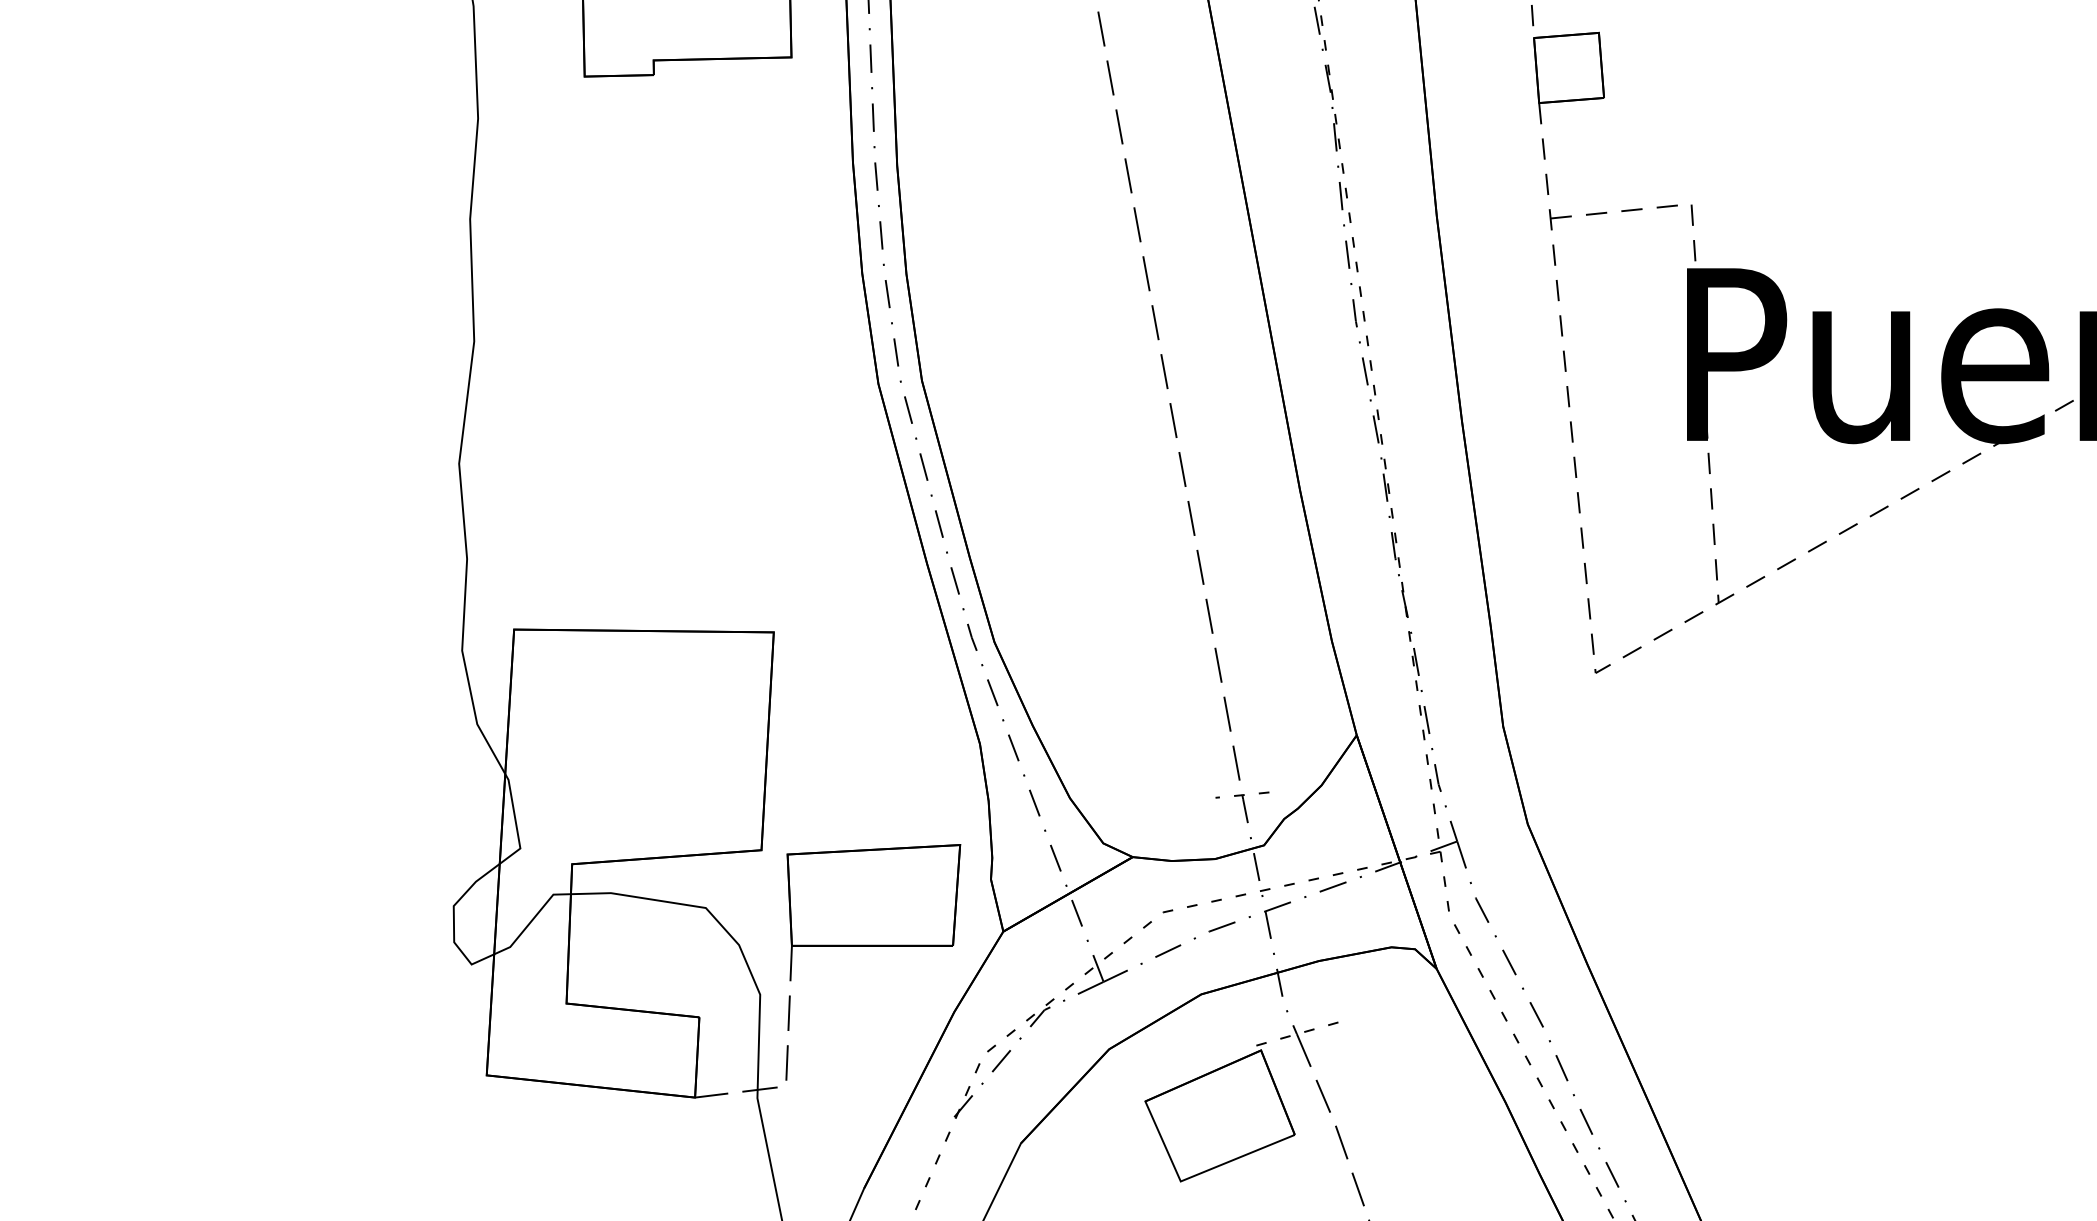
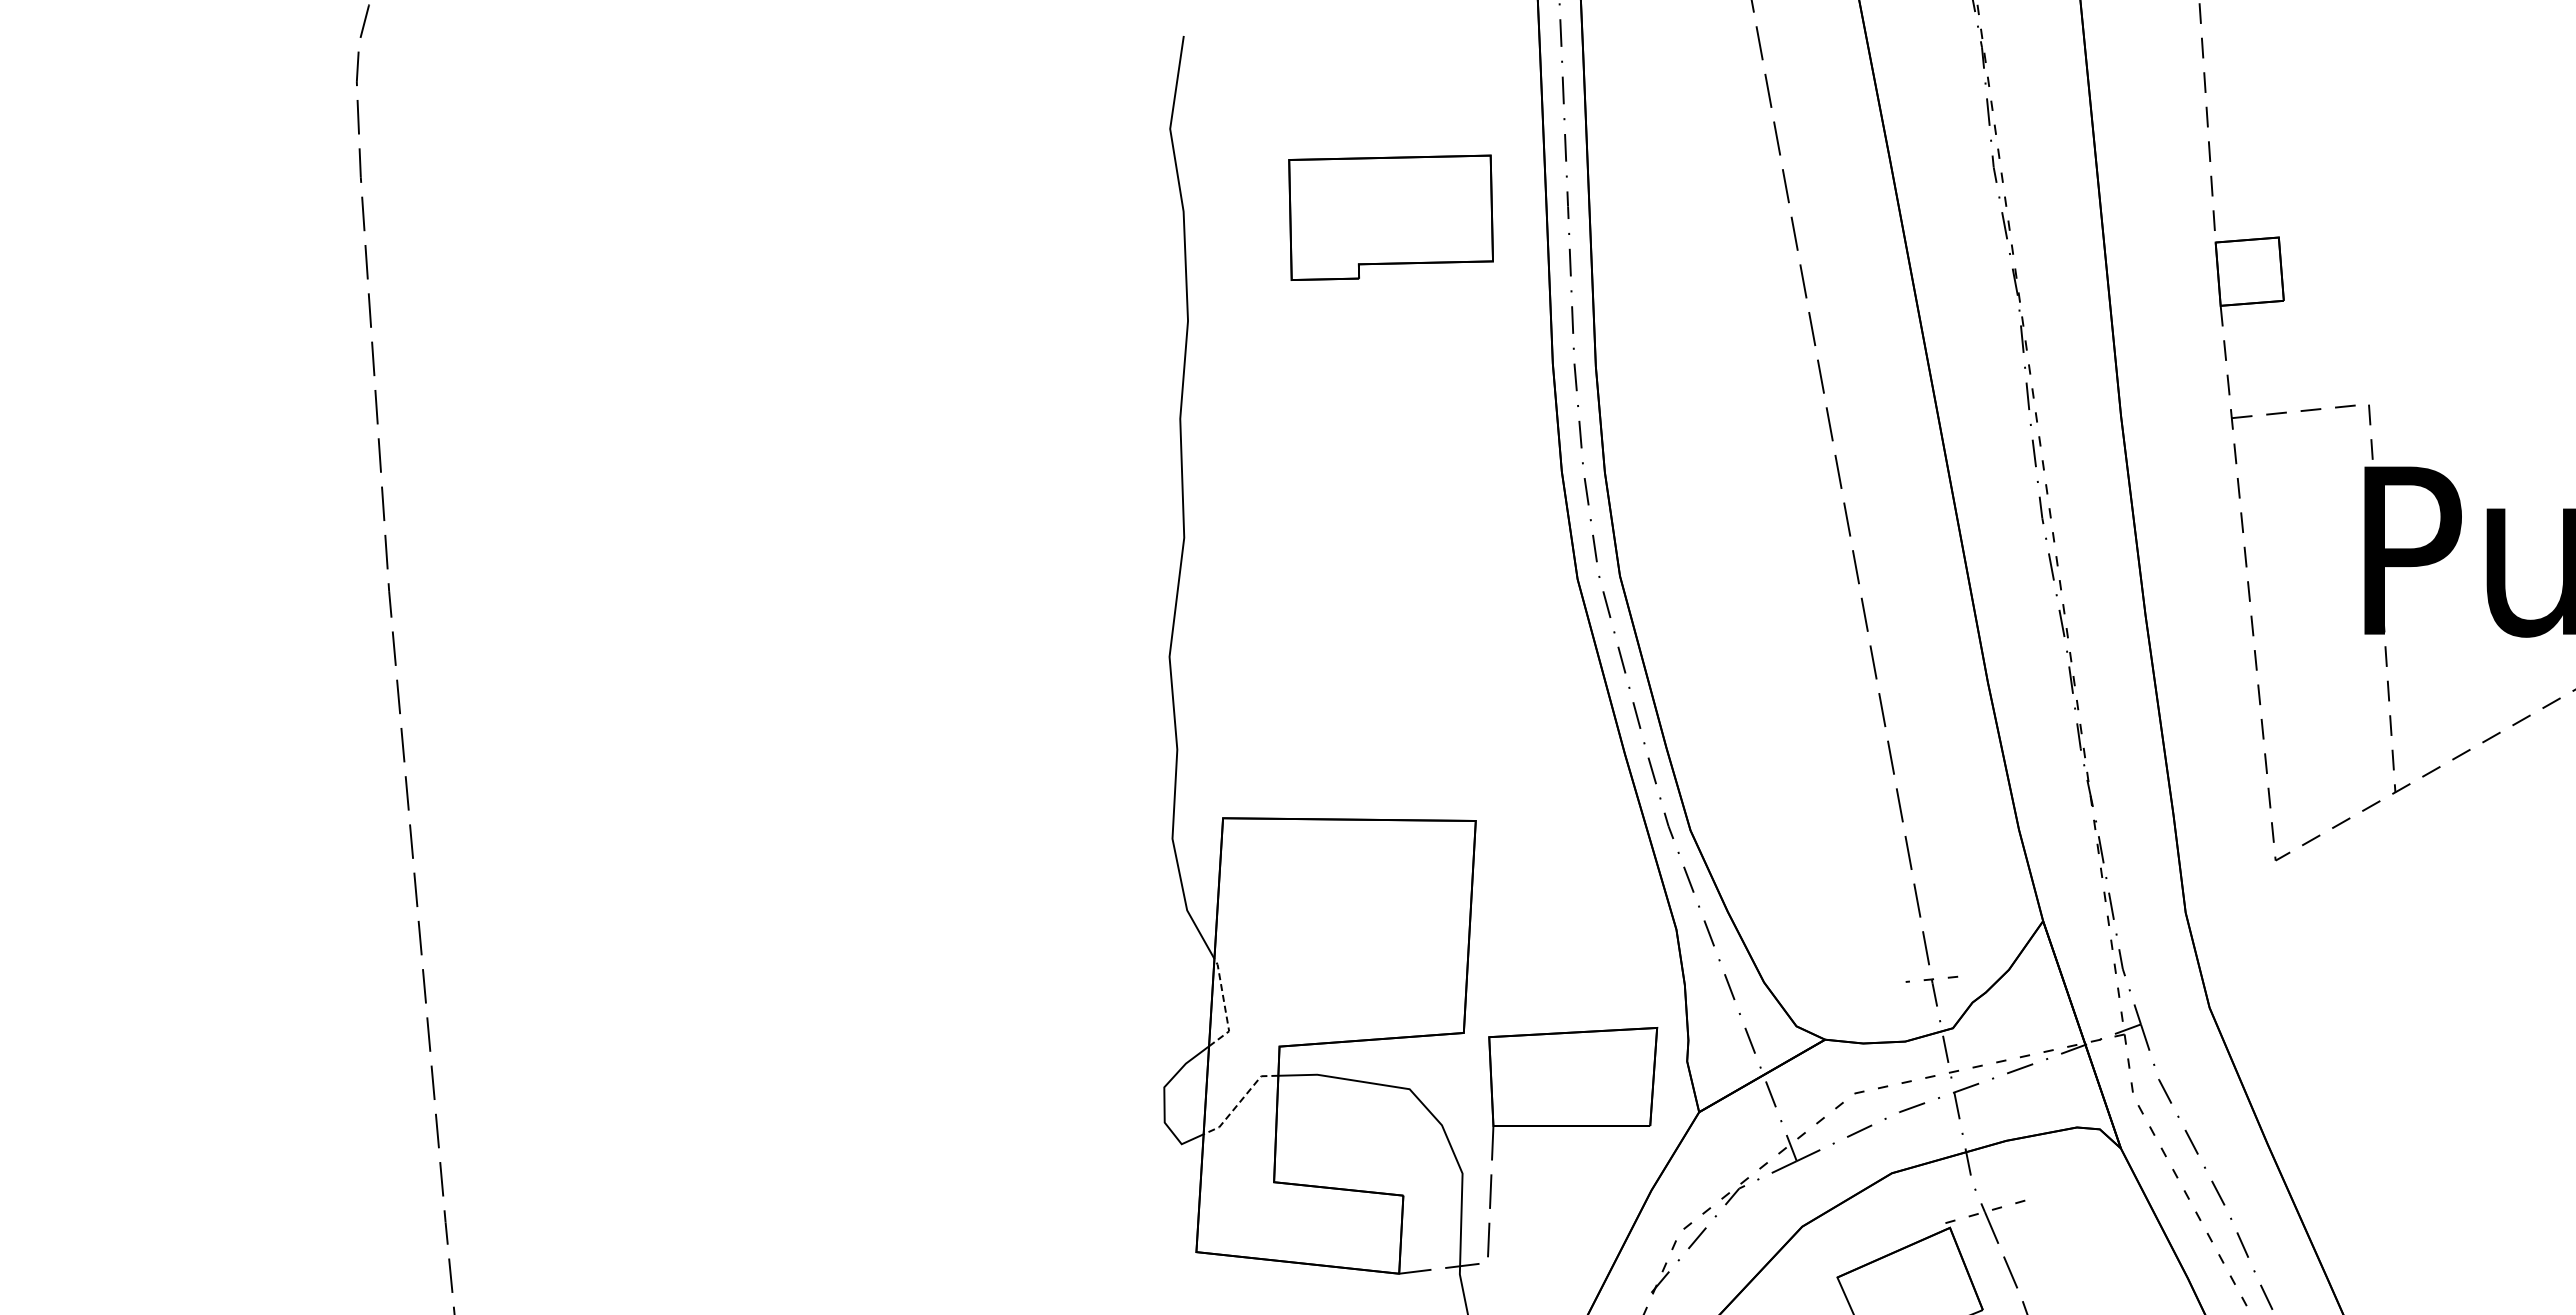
line: (515, 823) -> (1224, 1006), solid -> dashed
line: (531, 921) -> (1239, 1102), solid -> dashed

